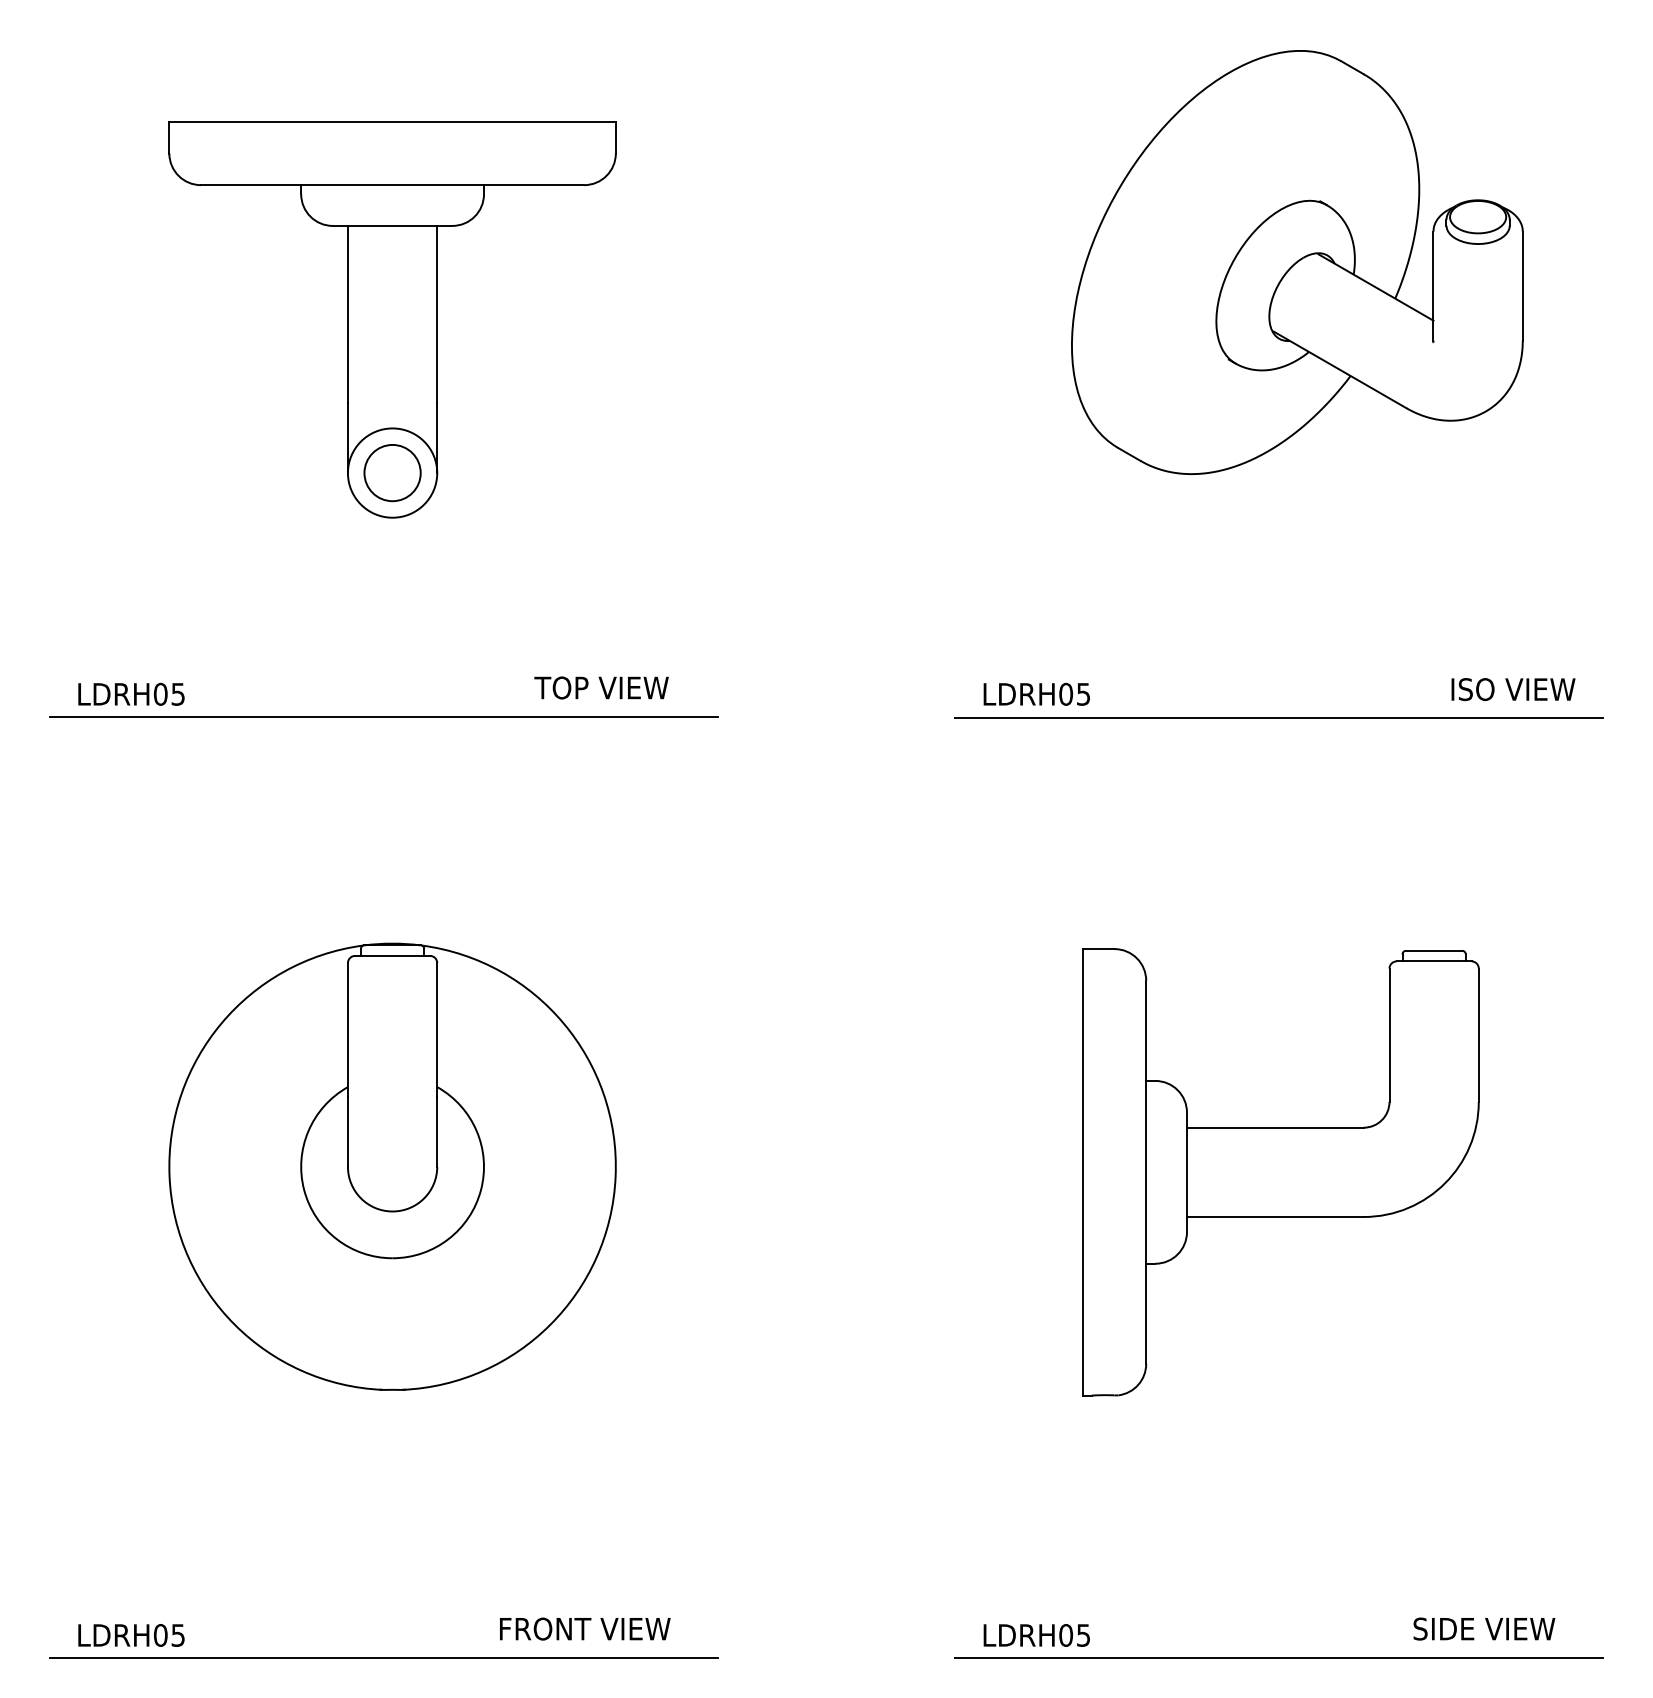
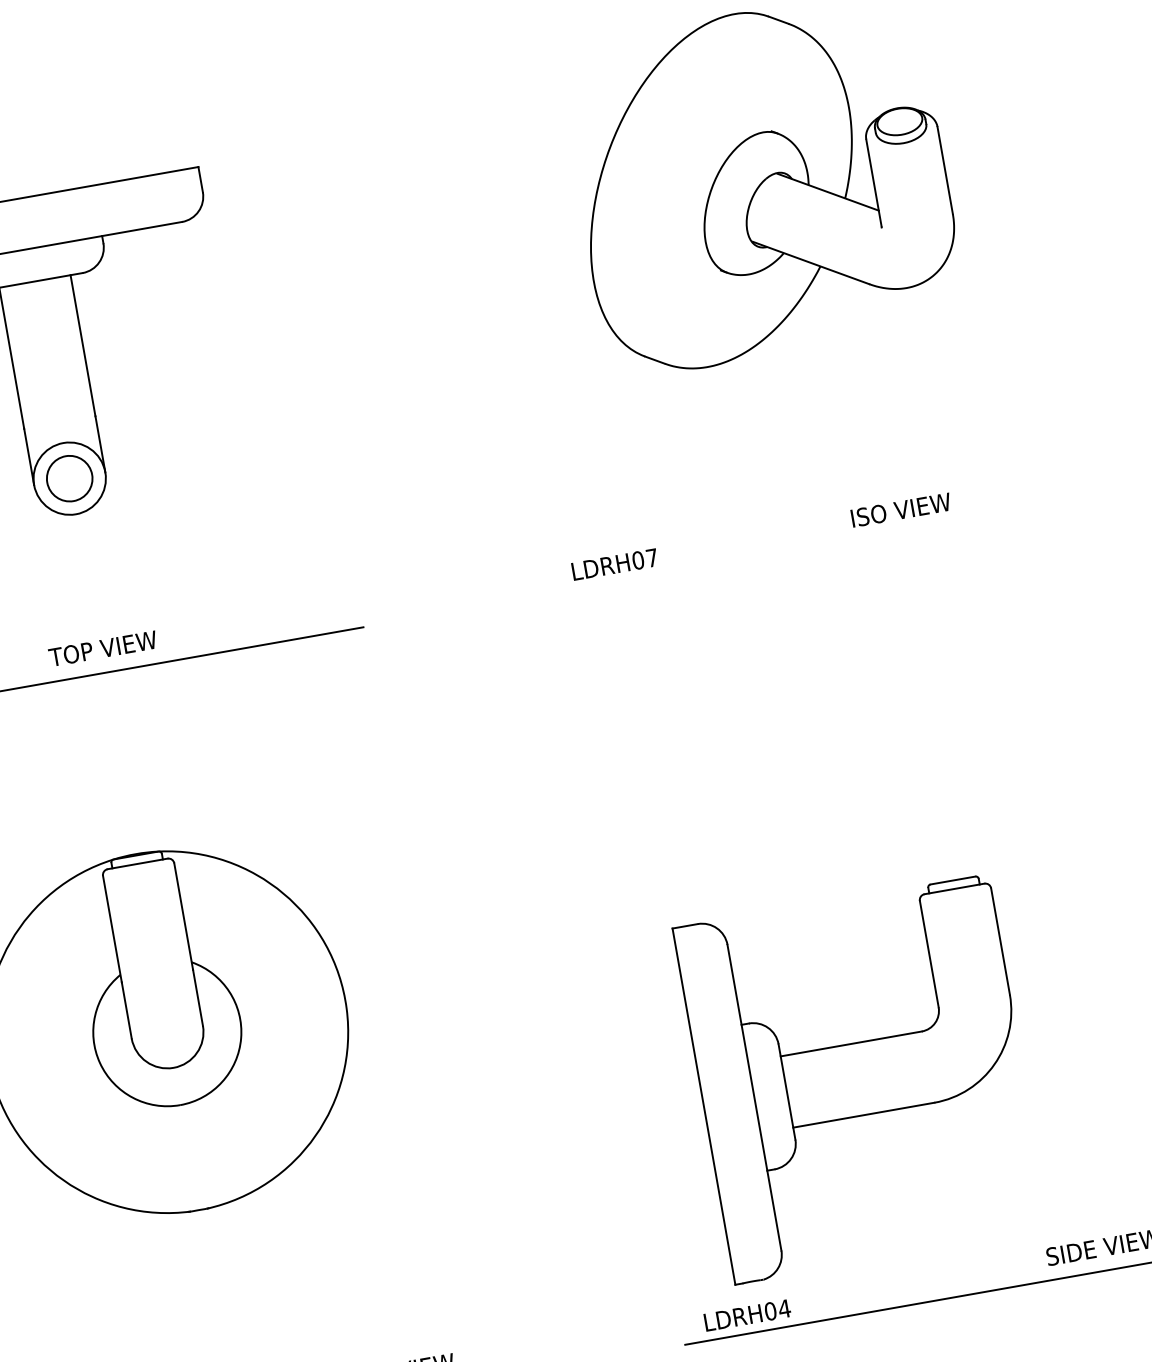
text: (601, 687) -> (102, 648), moved
text: (1513, 689) -> (901, 510), moved
text: (1083, 694) -> (652, 558), LDRH05 -> LDRH07
line: (1279, 718) -> (811, 549), removed
part: (1280, 1172) -> (861, 1078), moved
text: (1083, 1635) -> (784, 1308), LDRH05 -> LDRH04

